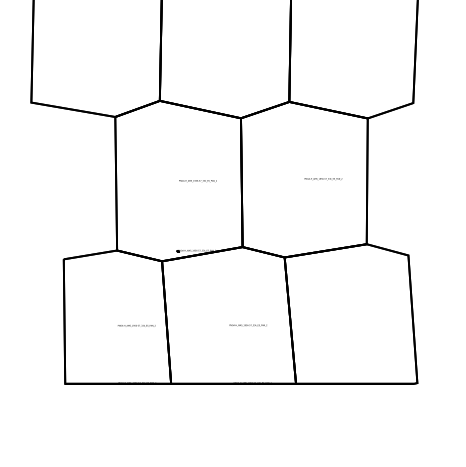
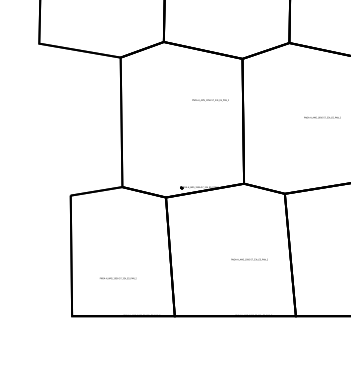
text: (197, 181) -> (210, 100), moved
text: (136, 325) -> (117, 278), moved

